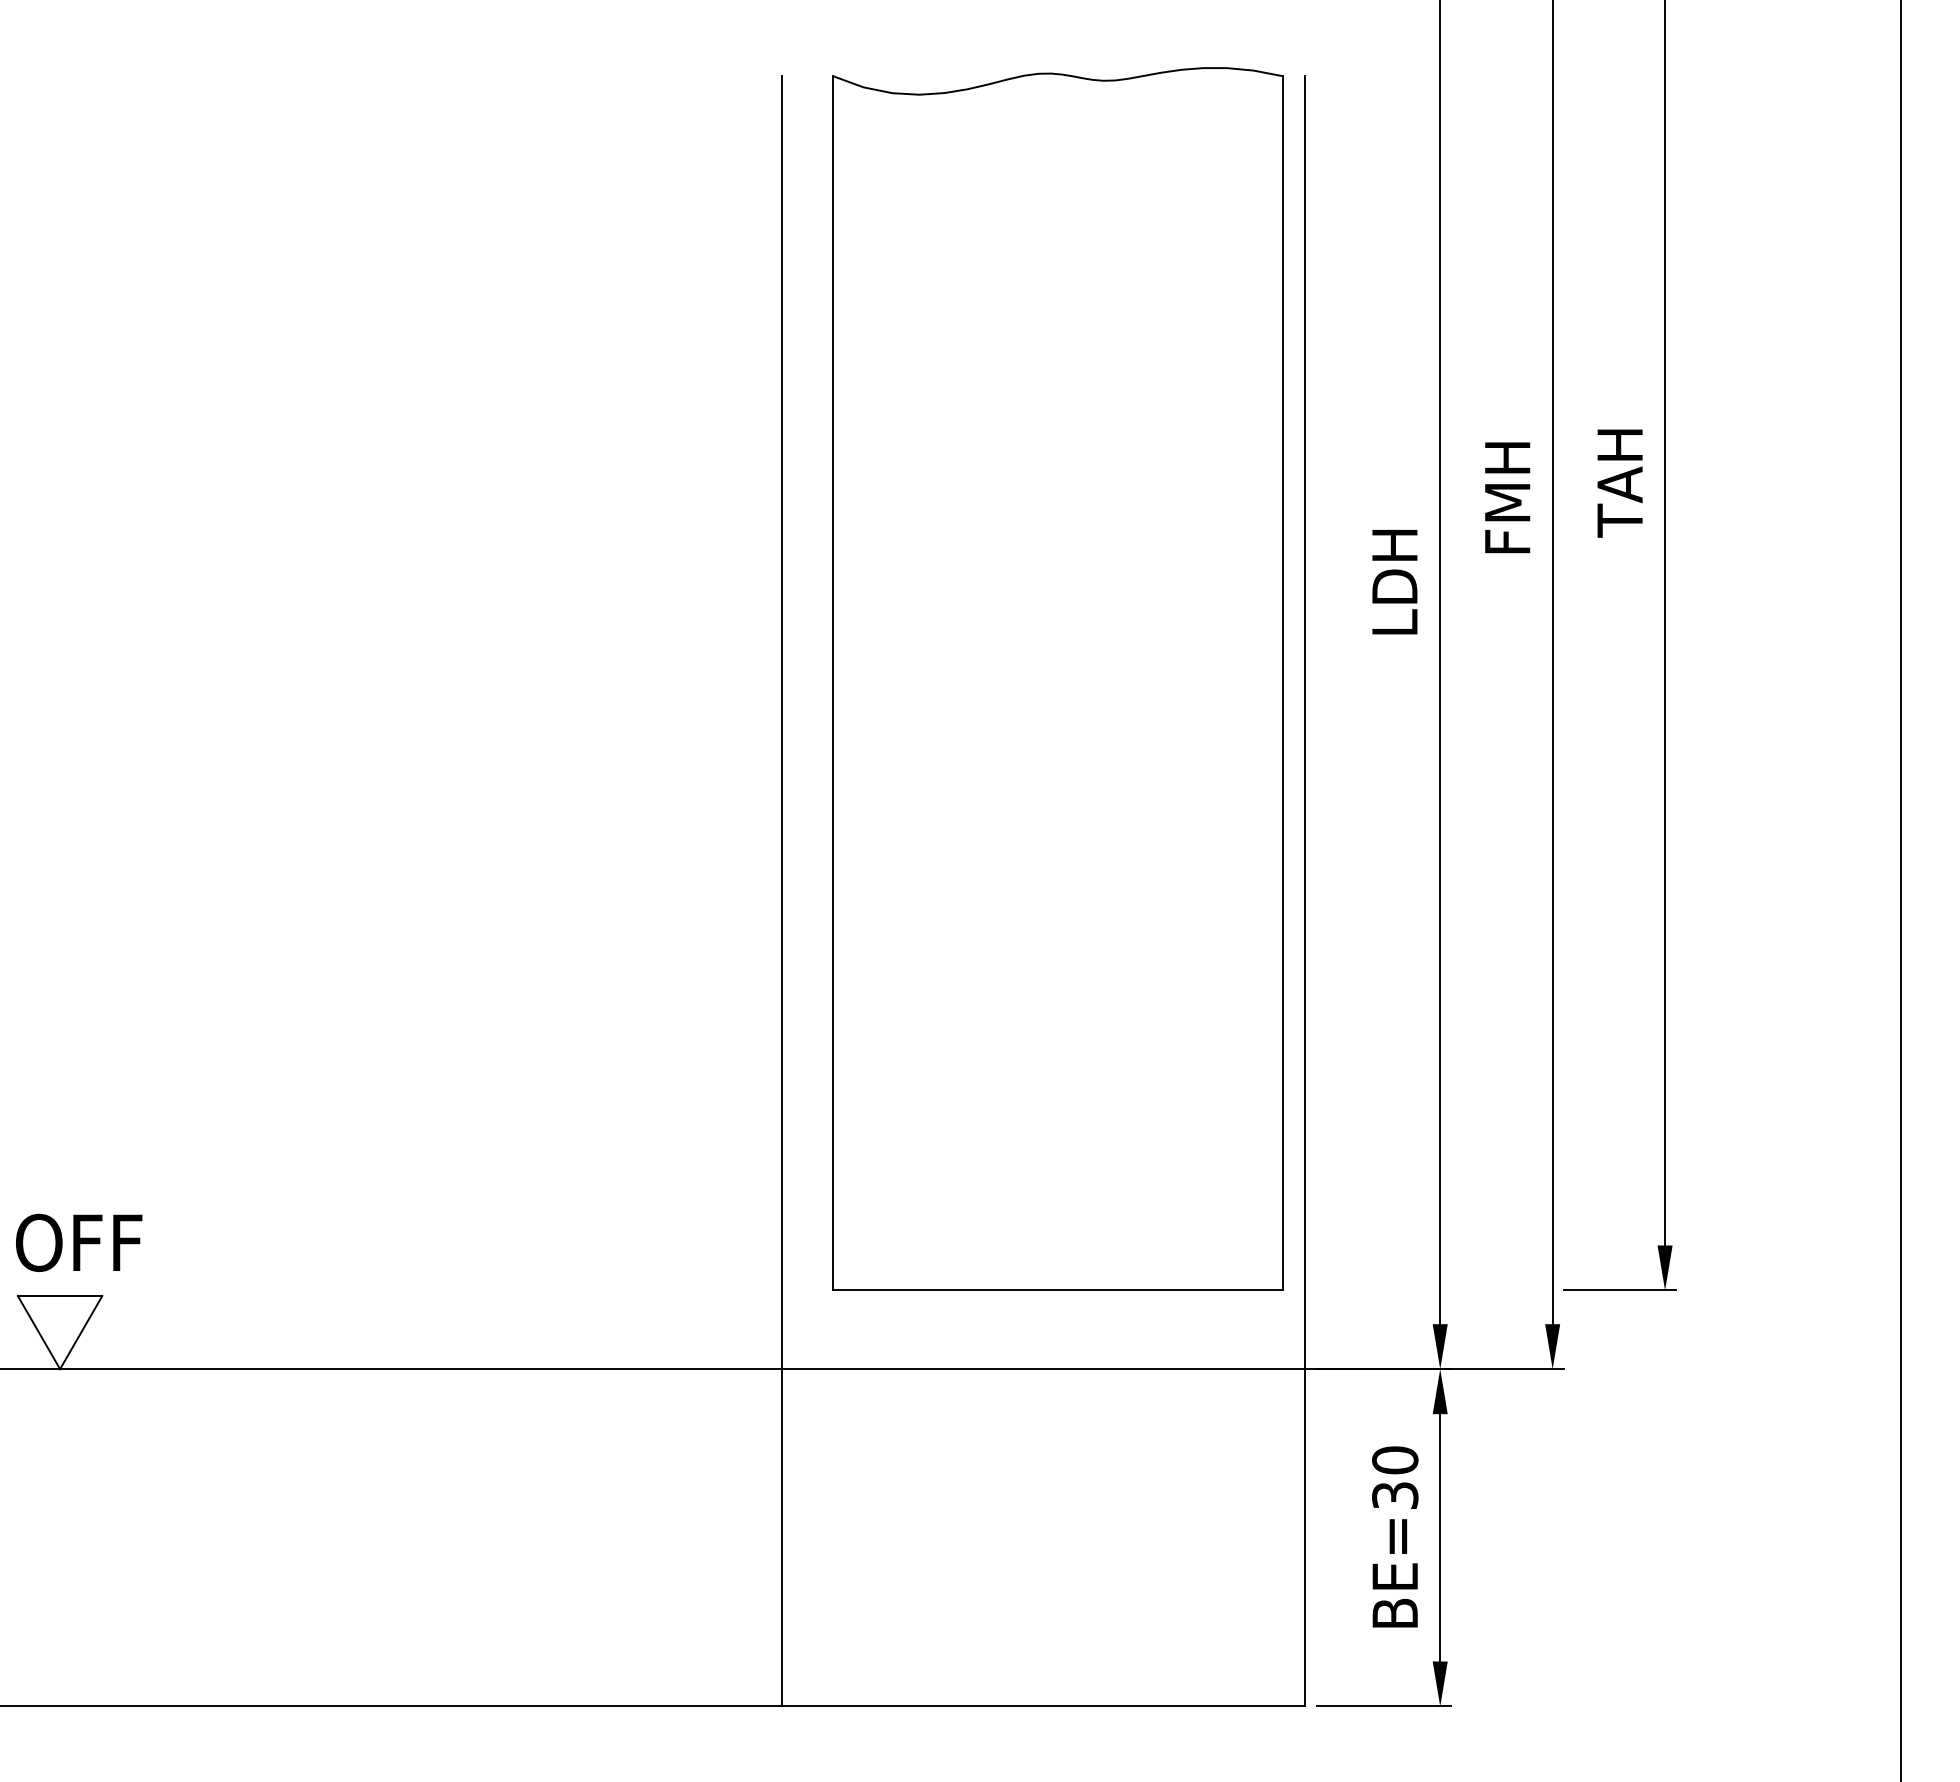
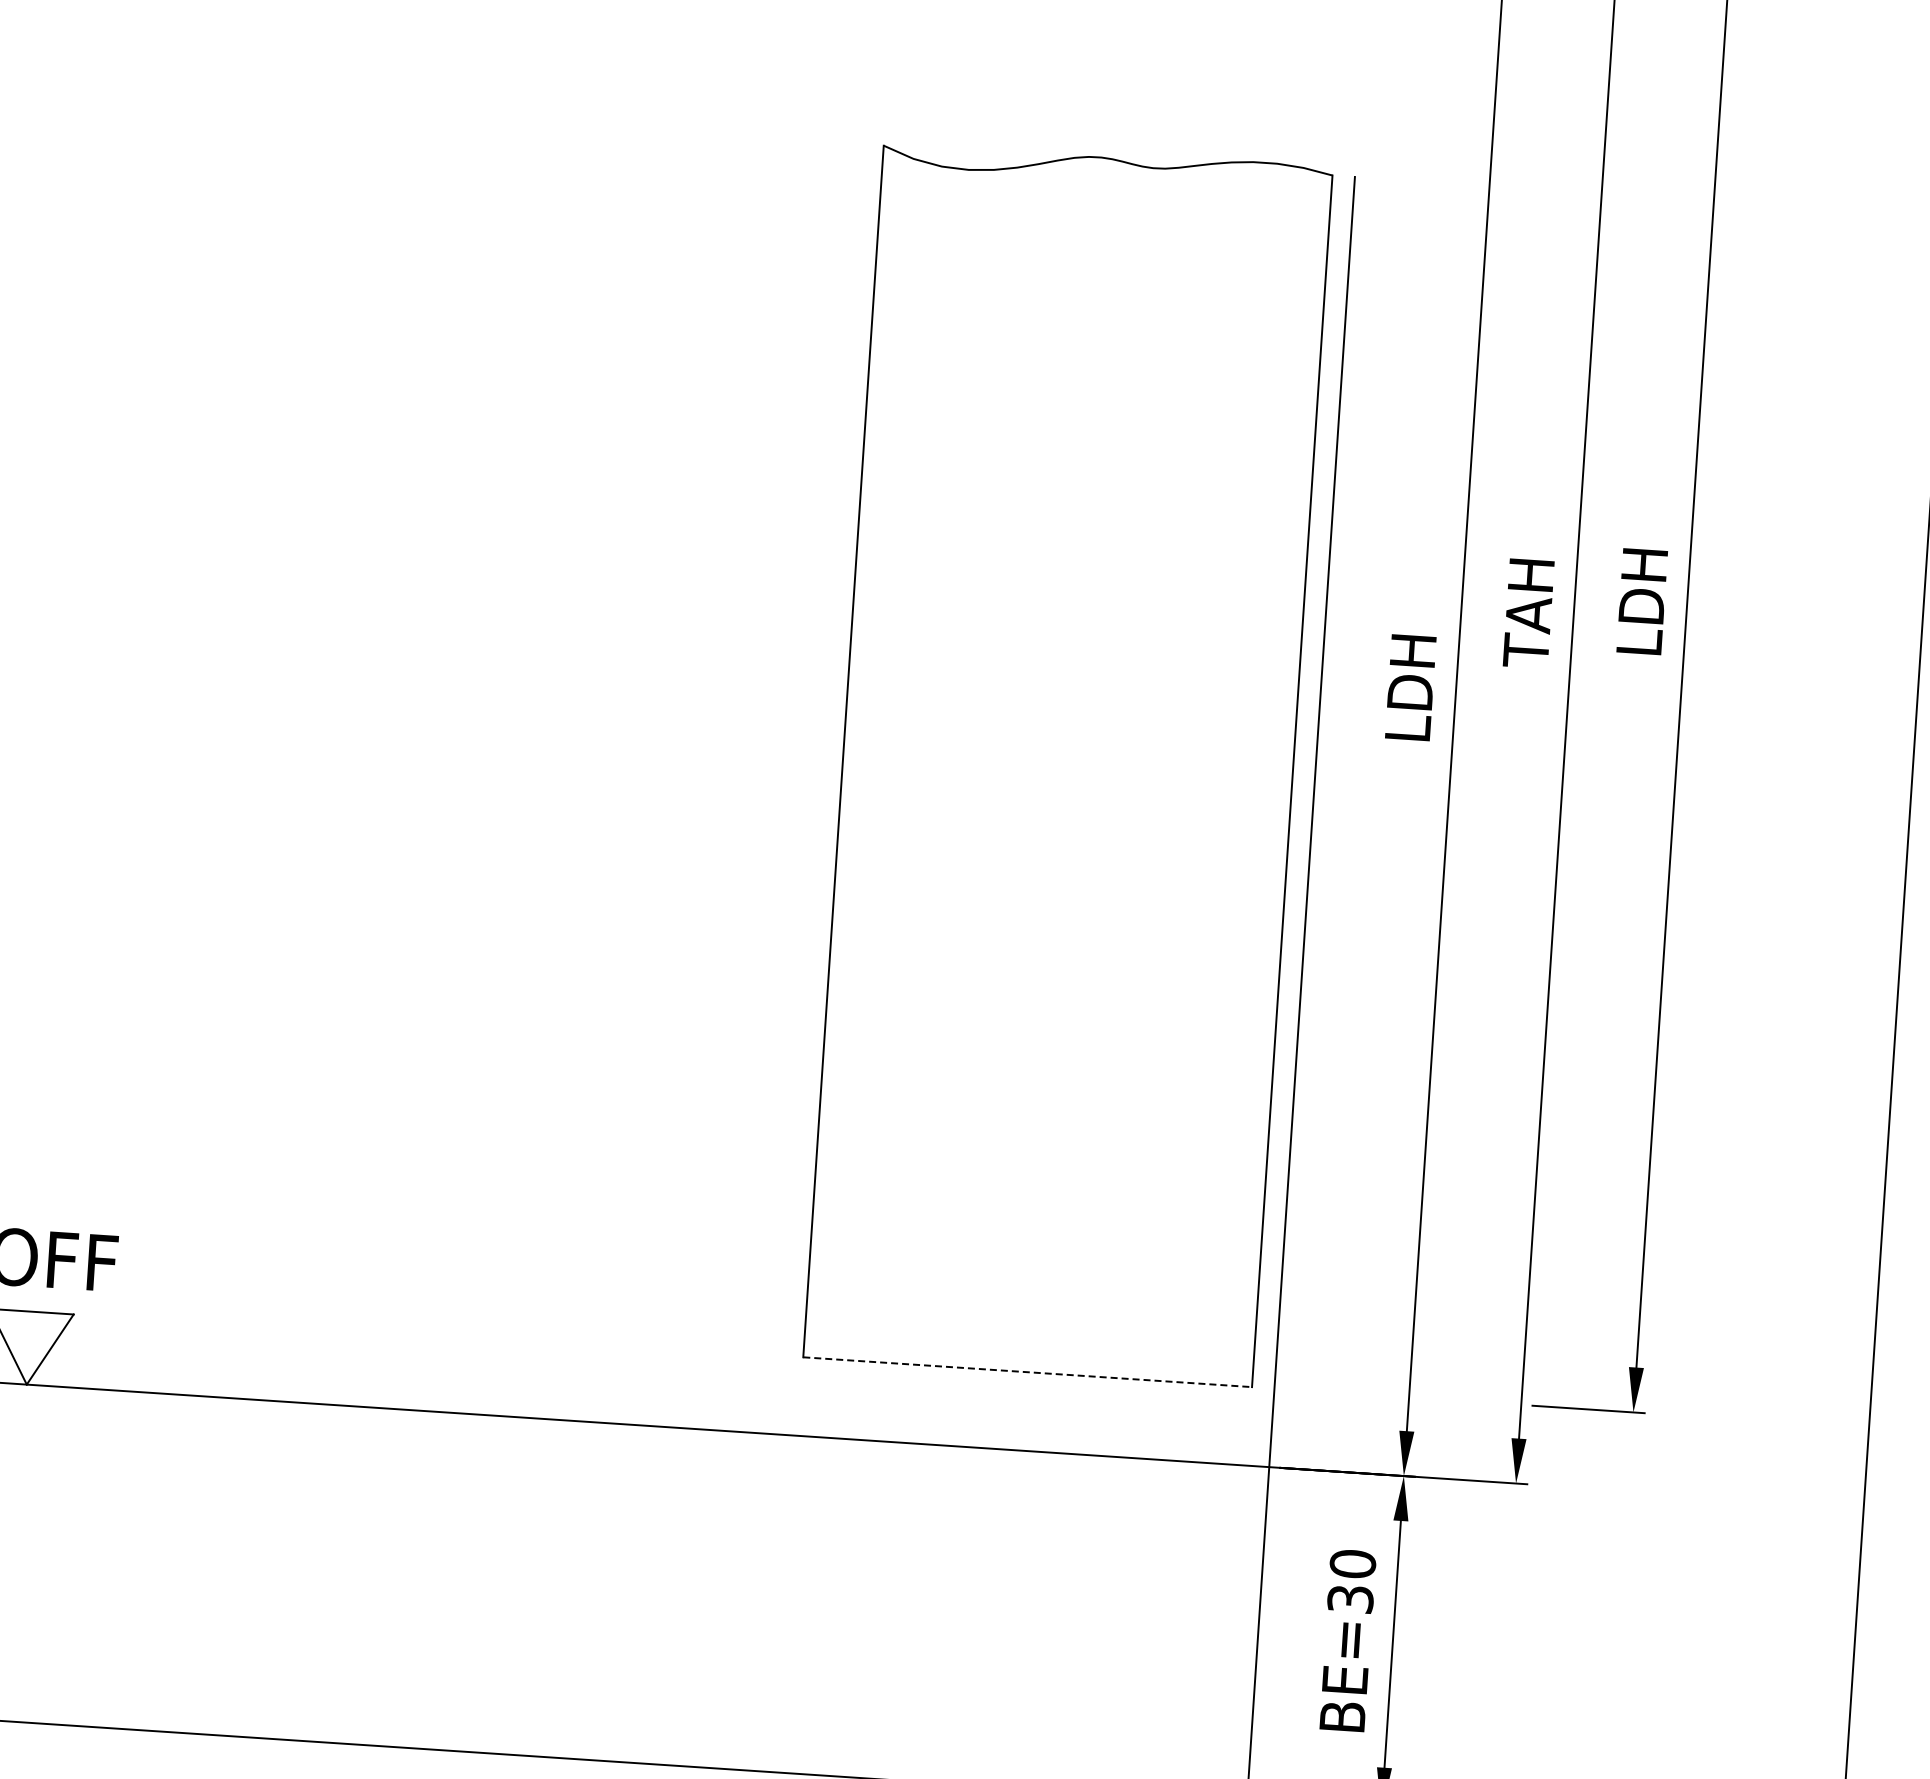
text: (1619, 482) -> (1641, 603), TAH -> LDH
text: (1507, 498) -> (1528, 611), FMH -> TAH
line: (782, 891) -> (779, 955), removed
line: (1057, 1290) -> (1027, 1372), solid -> dashed

